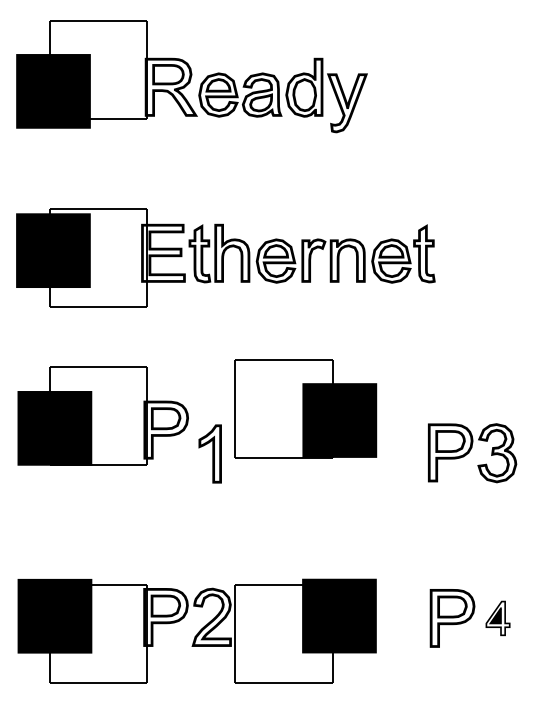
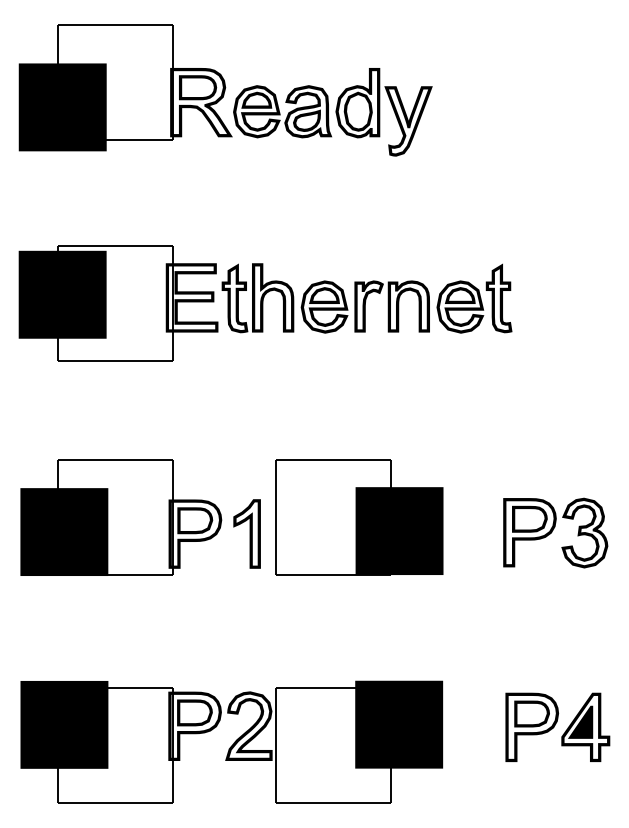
part: (305, 408) -> (359, 516), moved
part: (102, 415) -> (120, 516), moved
part: (497, 618) -> (585, 727), size x1.67

